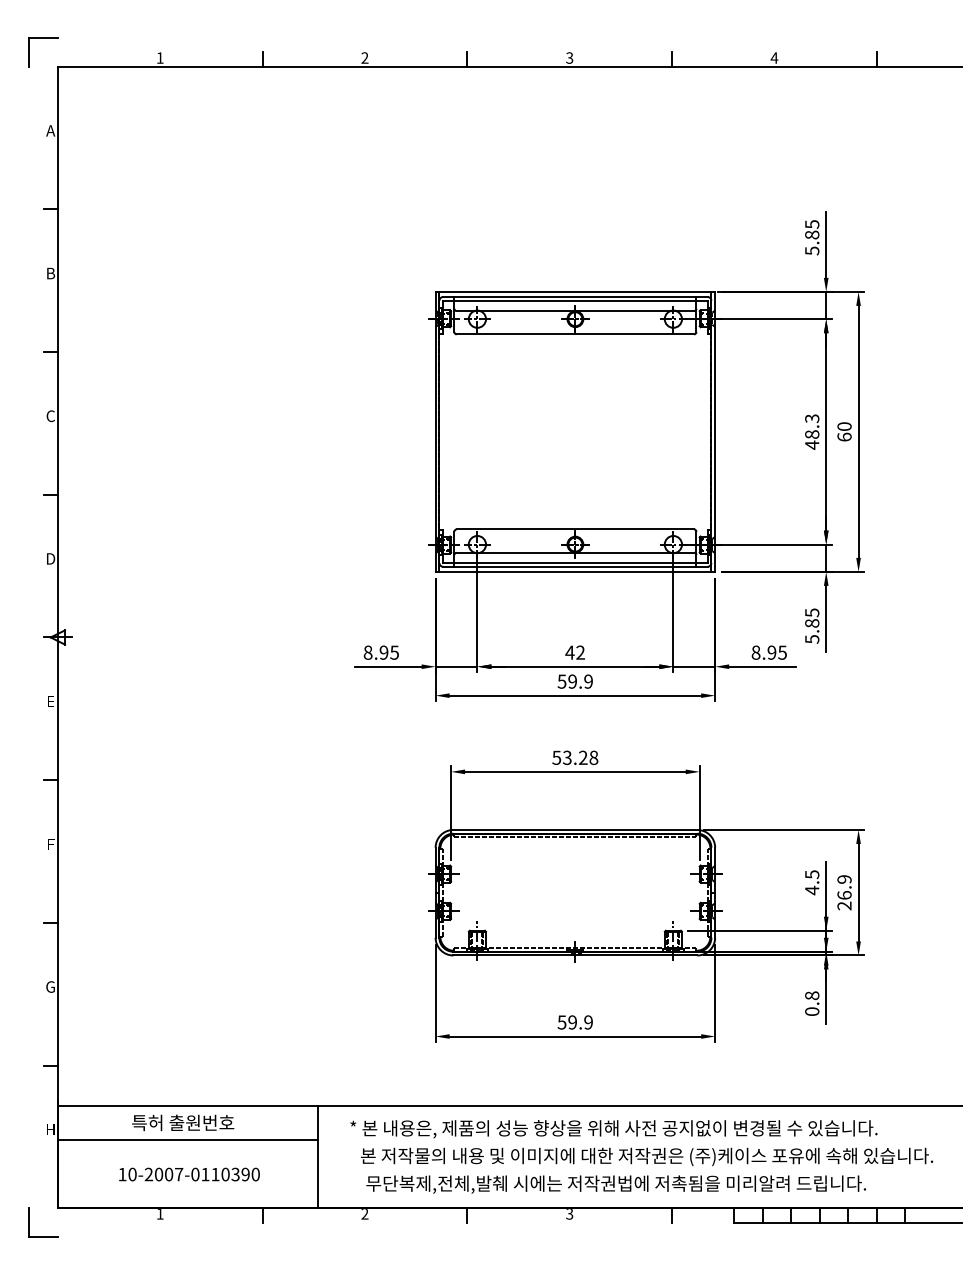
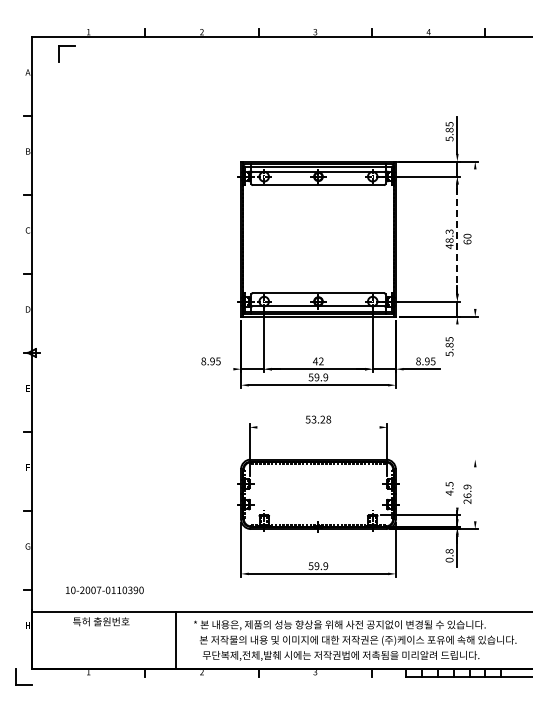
part: (42, 38) -> (66, 46), moved
line: (858, 430) -> (475, 238), removed
line: (826, 432) -> (457, 239), solid -> dashed
line: (826, 618) -> (457, 342), removed
line: (387, 667) -> (214, 369), removed
line: (575, 772) -> (318, 427), removed
line: (783, 829) -> (433, 459), removed
line: (826, 889) -> (457, 492), removed
line: (858, 893) -> (475, 494), removed
line: (187, 1140) -> (103, 631), removed
text: (188, 1174) -> (104, 590), moved

